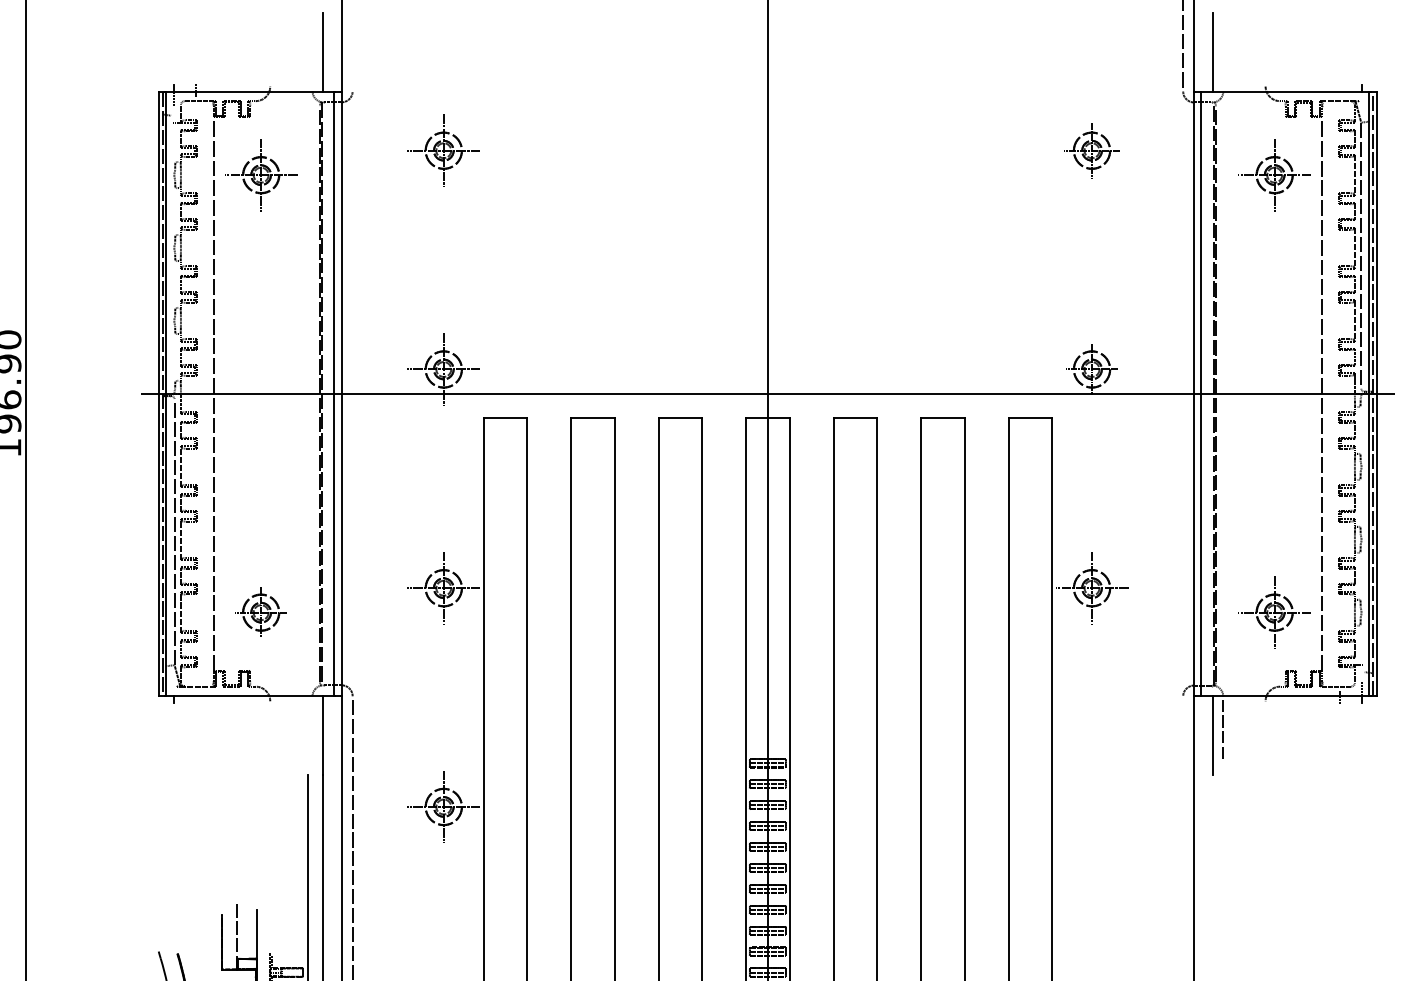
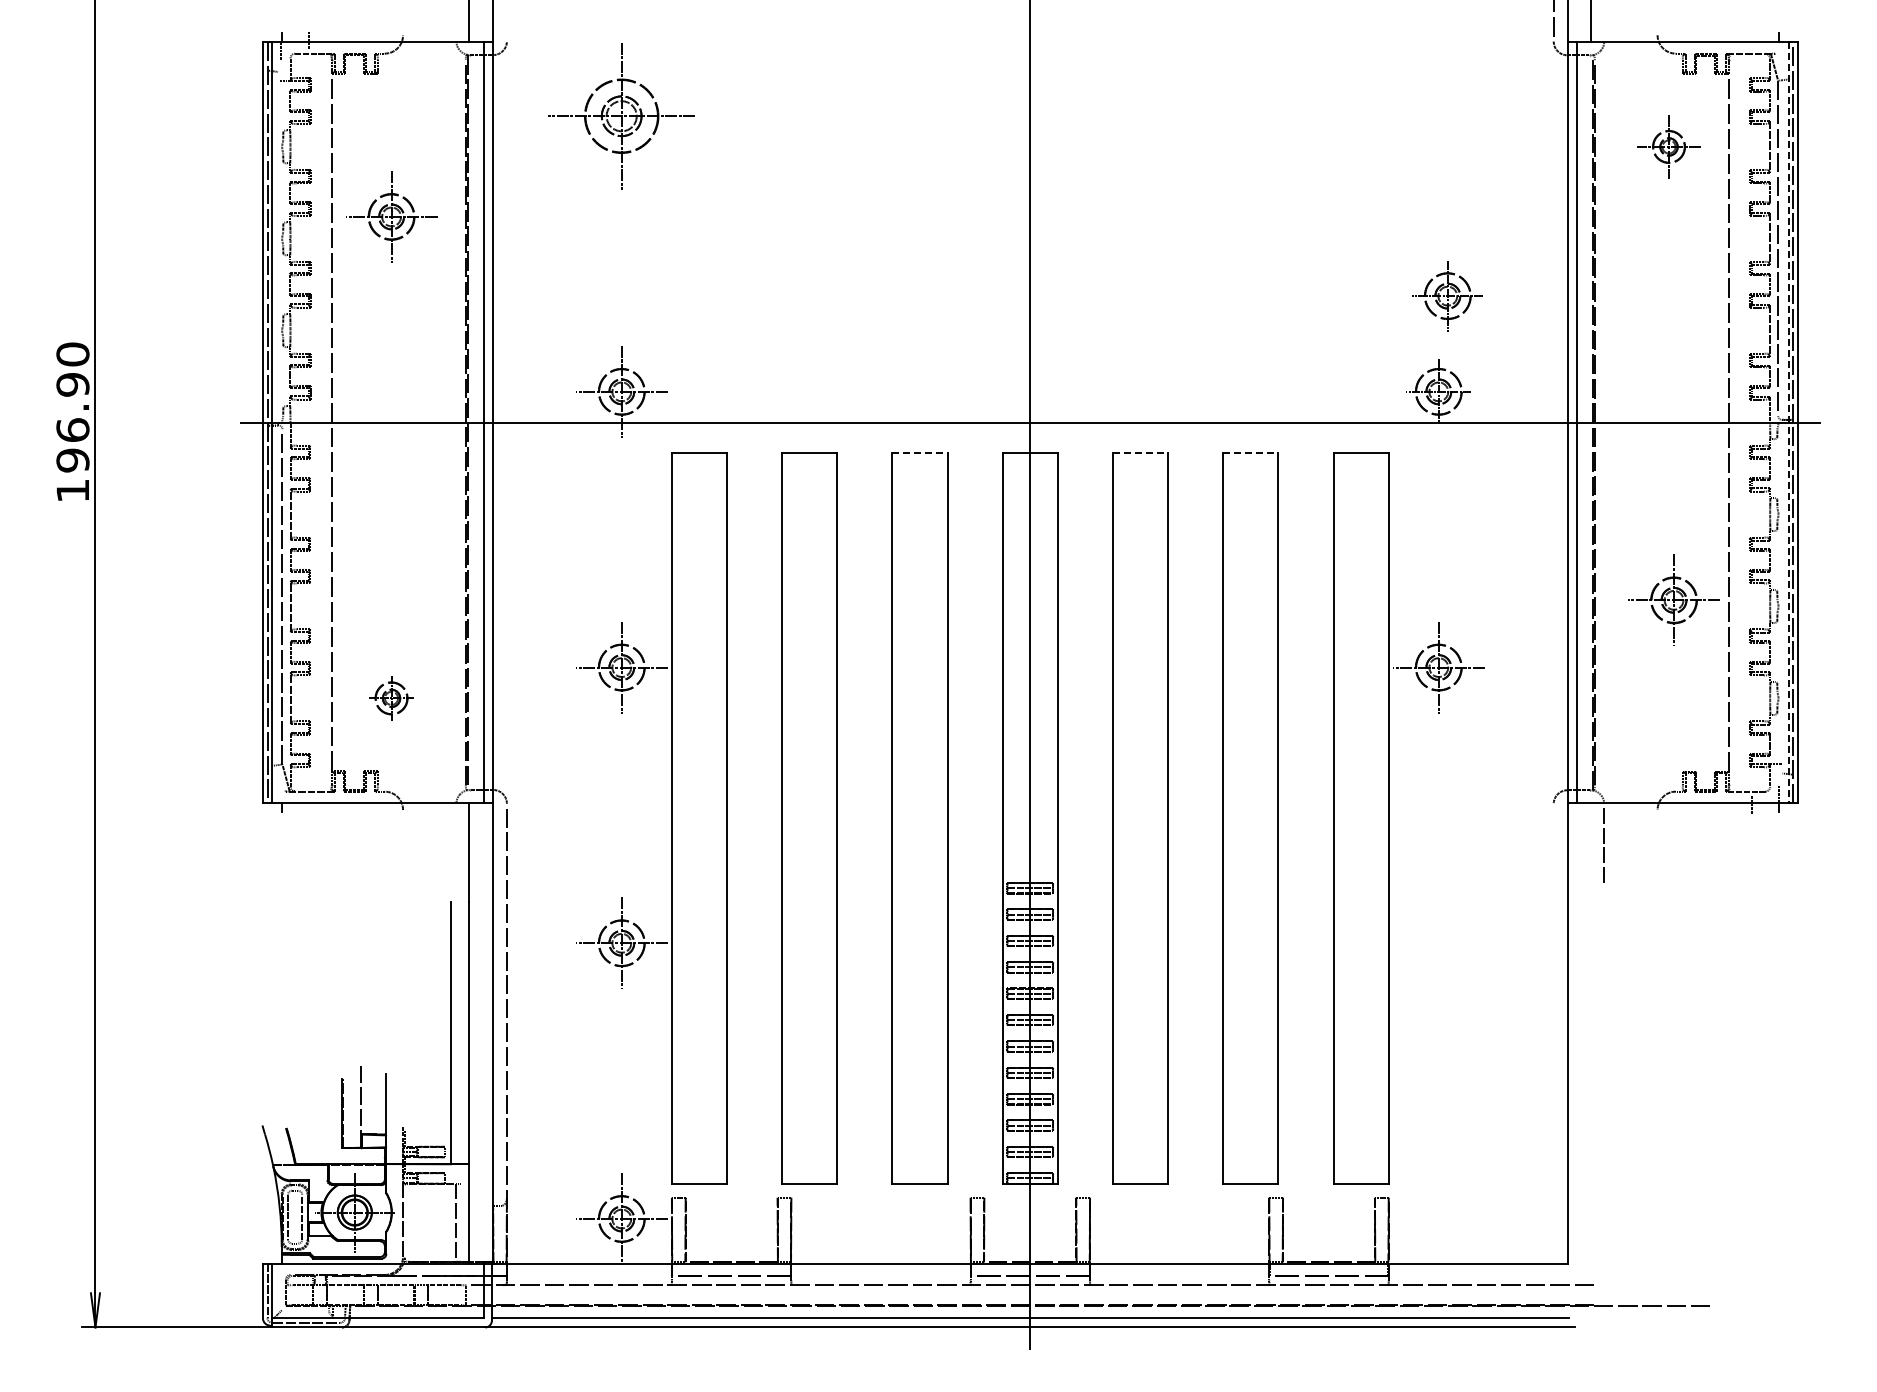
part: (443, 150) -> (621, 115), size x1.6
part: (1091, 151) -> (1447, 296), moved
part: (261, 174) -> (391, 216), moved
part: (1274, 174) -> (1668, 146), size x0.7
line: (1369, 394) -> (1788, 423), solid -> dashed
line: (680, 418) -> (920, 453), solid -> dashed
line: (855, 418) -> (1140, 453), solid -> dashed
line: (942, 418) -> (1250, 453), solid -> dashed
part: (1274, 611) -> (1673, 599), moved
part: (261, 612) -> (391, 698), size x0.7
line: (1213, 734) -> (1591, 852), removed

